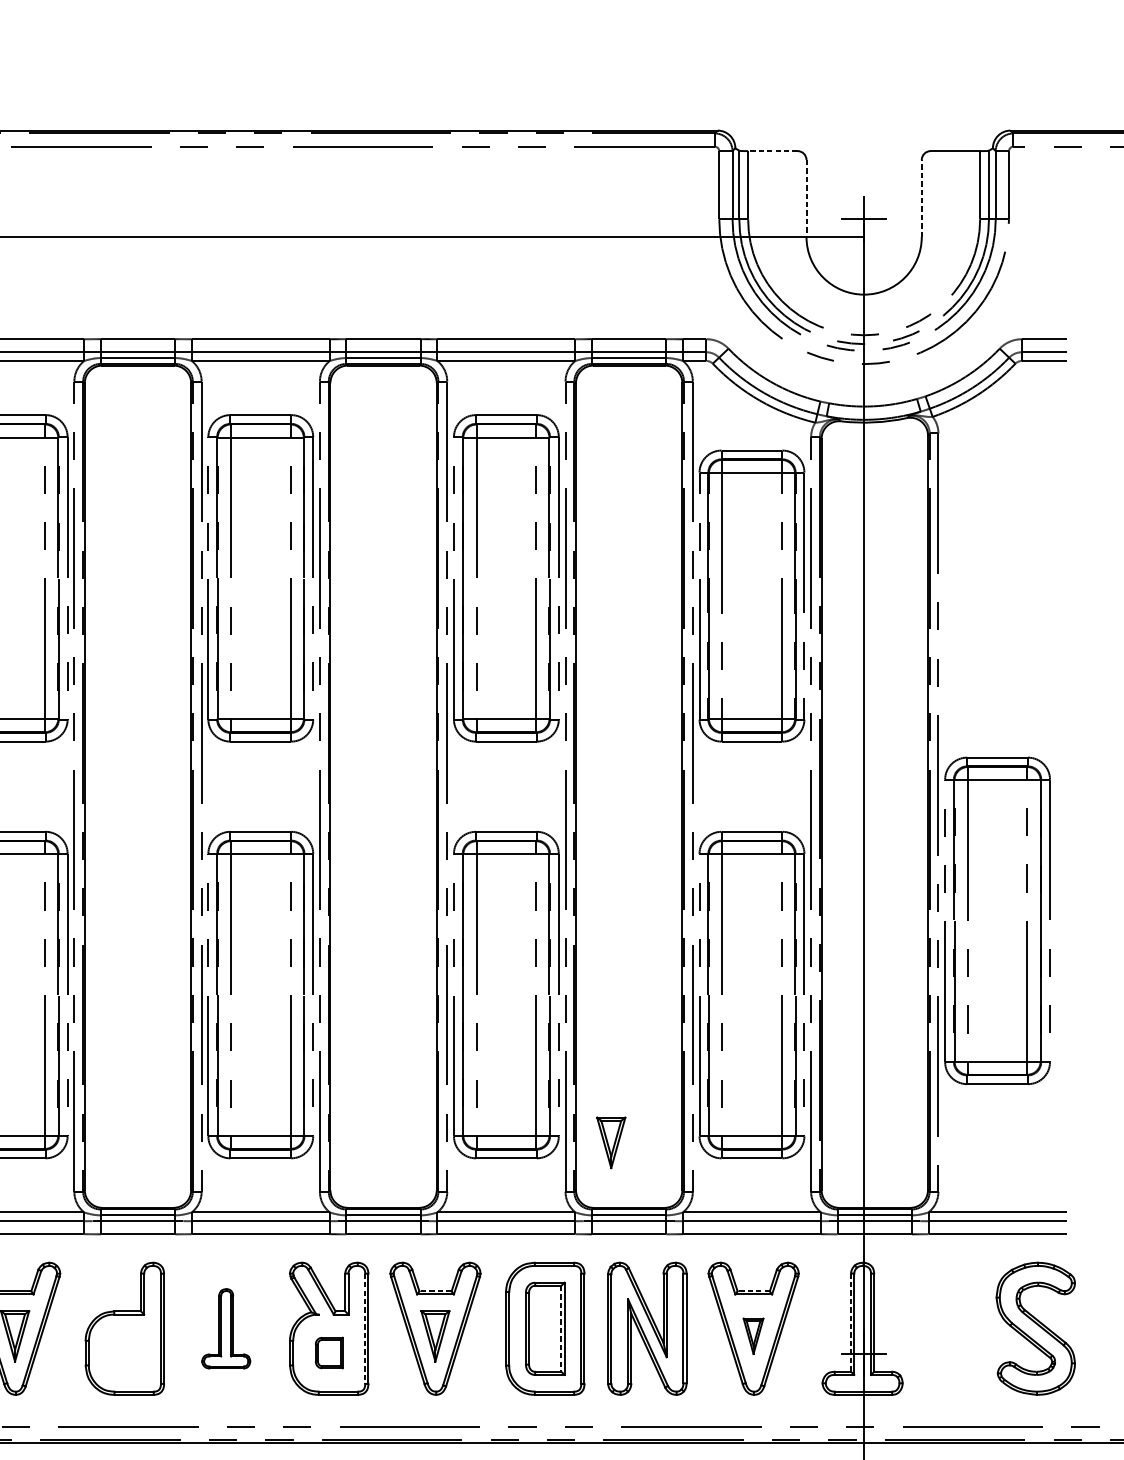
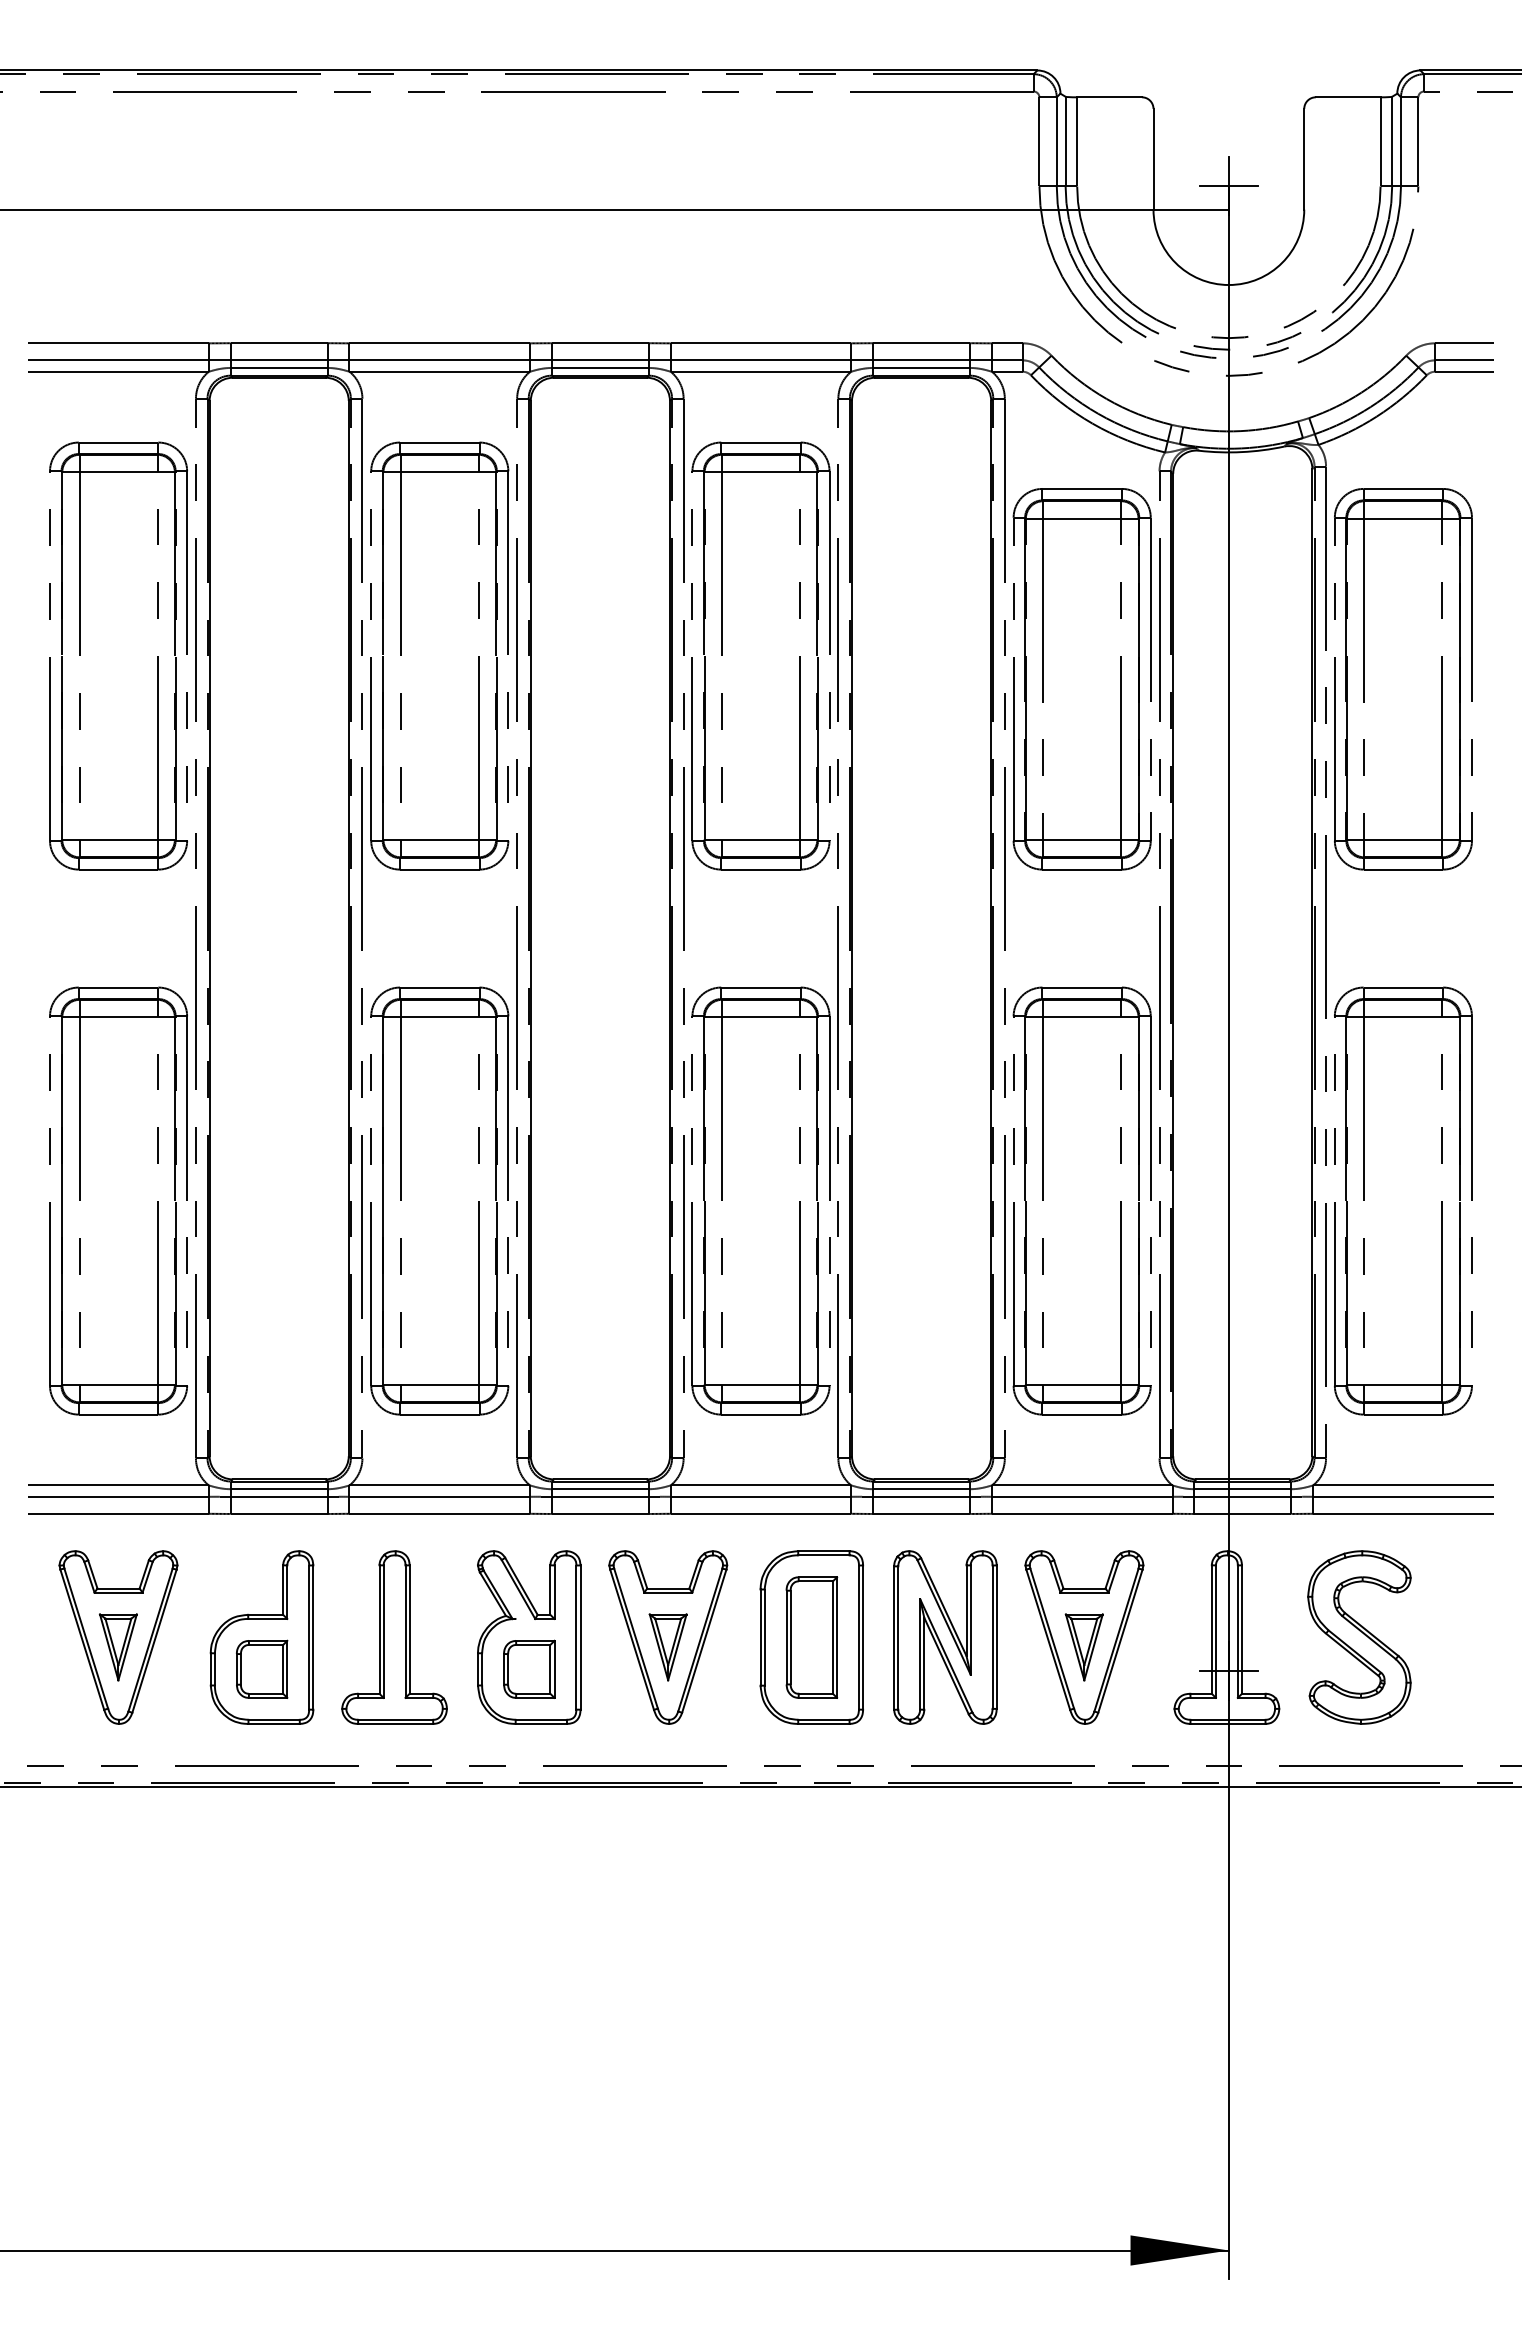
line: (772, 151) -> (1109, 97), dashed -> solid
line: (921, 197) -> (1304, 158), dashed -> solid
line: (806, 198) -> (1153, 159), dashed -> solid
part: (997, 596) -> (1403, 679), added
part: (1026, 921) -> (1441, 1201), moved
part: (610, 1142) -> (897, 1394), removed
line: (434, 1291) -> (667, 1588), dashed -> solid
line: (753, 1291) -> (1084, 1588), dashed -> solid
line: (850, 1323) -> (1211, 1630), dashed -> solid
part: (226, 1328) -> (394, 1637), size x1.67
part: (1035, 1328) -> (1359, 1637), moved
line: (365, 1329) -> (576, 1638), dashed -> solid
line: (561, 1329) -> (832, 1638), dashed -> solid
part: (752, 1336) -> (1083, 1647), size x1.43
part: (125, 1352) -> (262, 1668), added
part: (329, 1352) -> (529, 1668), size x1.43

